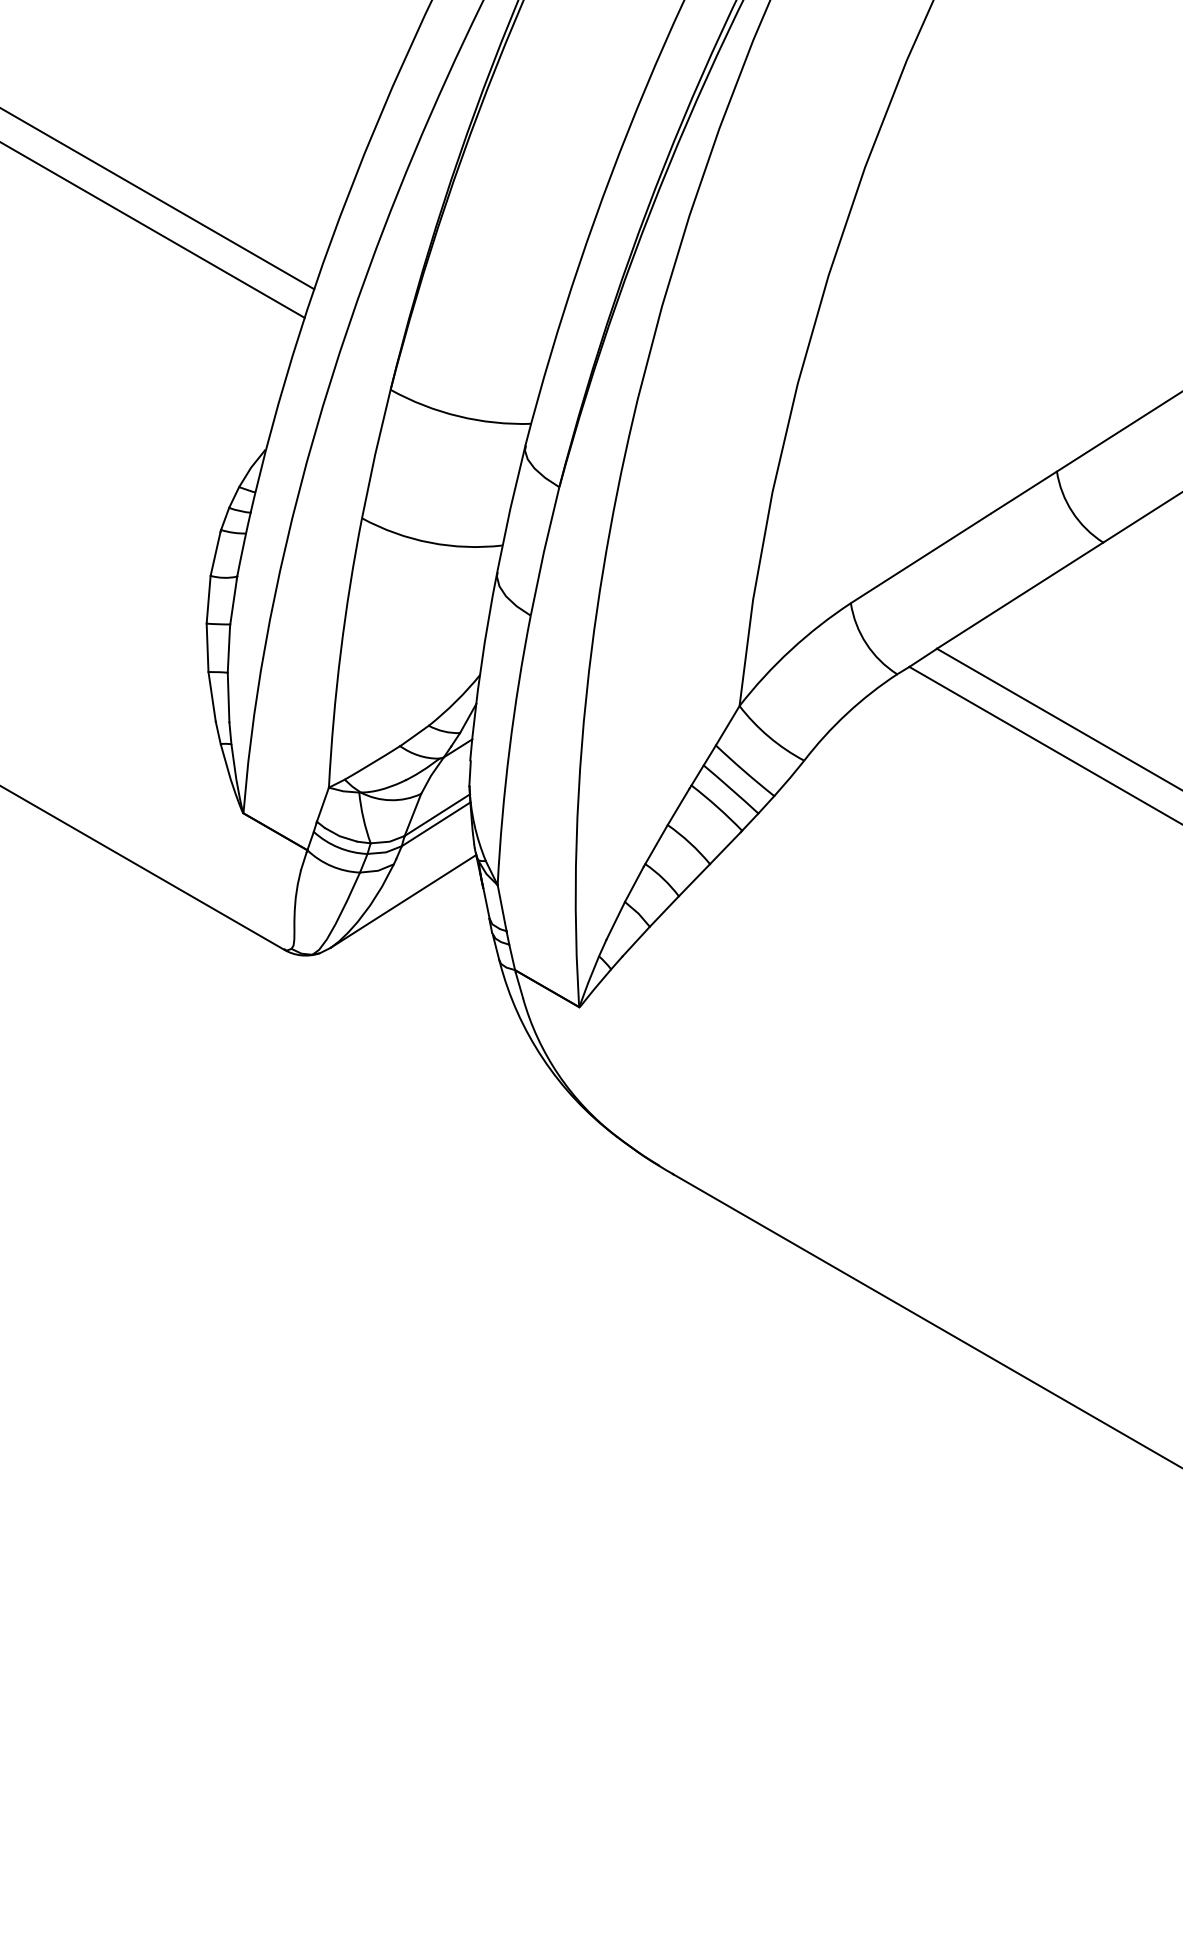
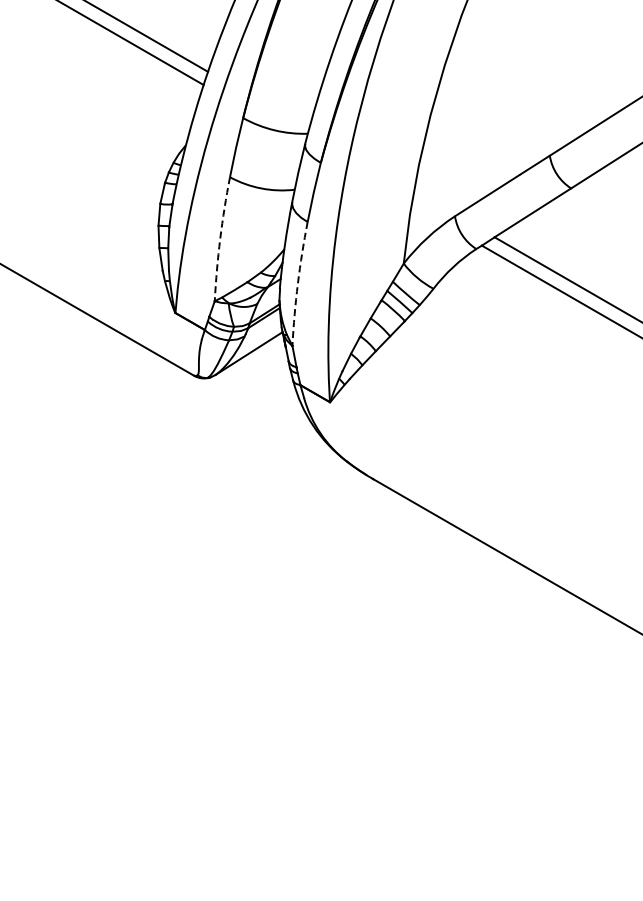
arc: (341, 651) -> (220, 238), solid -> dashed
arc: (508, 749) -> (297, 283), solid -> dashed

